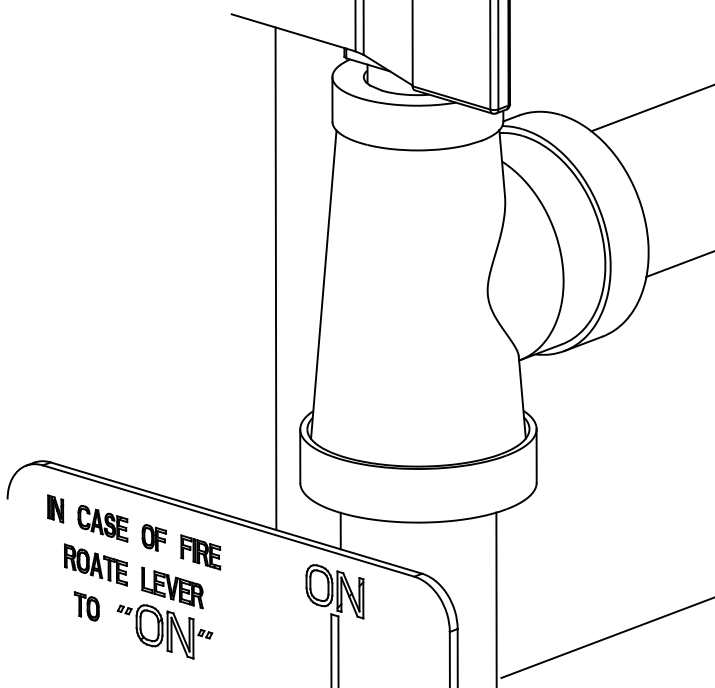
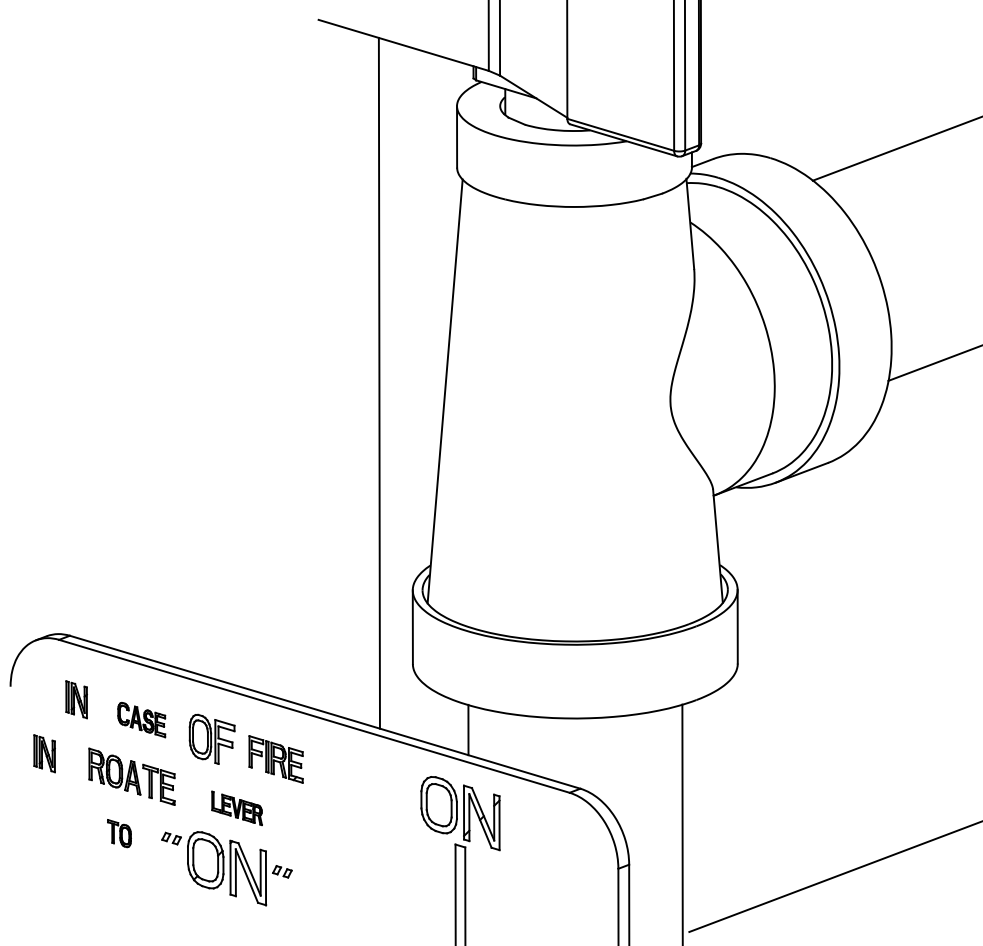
part: (102, 523) -> (141, 719), size x0.7
part: (154, 537) -> (212, 739), size x1.4
part: (32, 548) -> (44, 753), added
part: (171, 588) -> (236, 808), size x0.6
part: (86, 606) -> (119, 833), size x0.7

